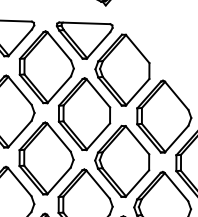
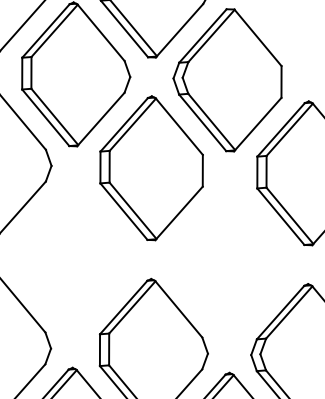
part: (46, 158) -> (75, 257), removed
part: (122, 160) -> (227, 261), removed

